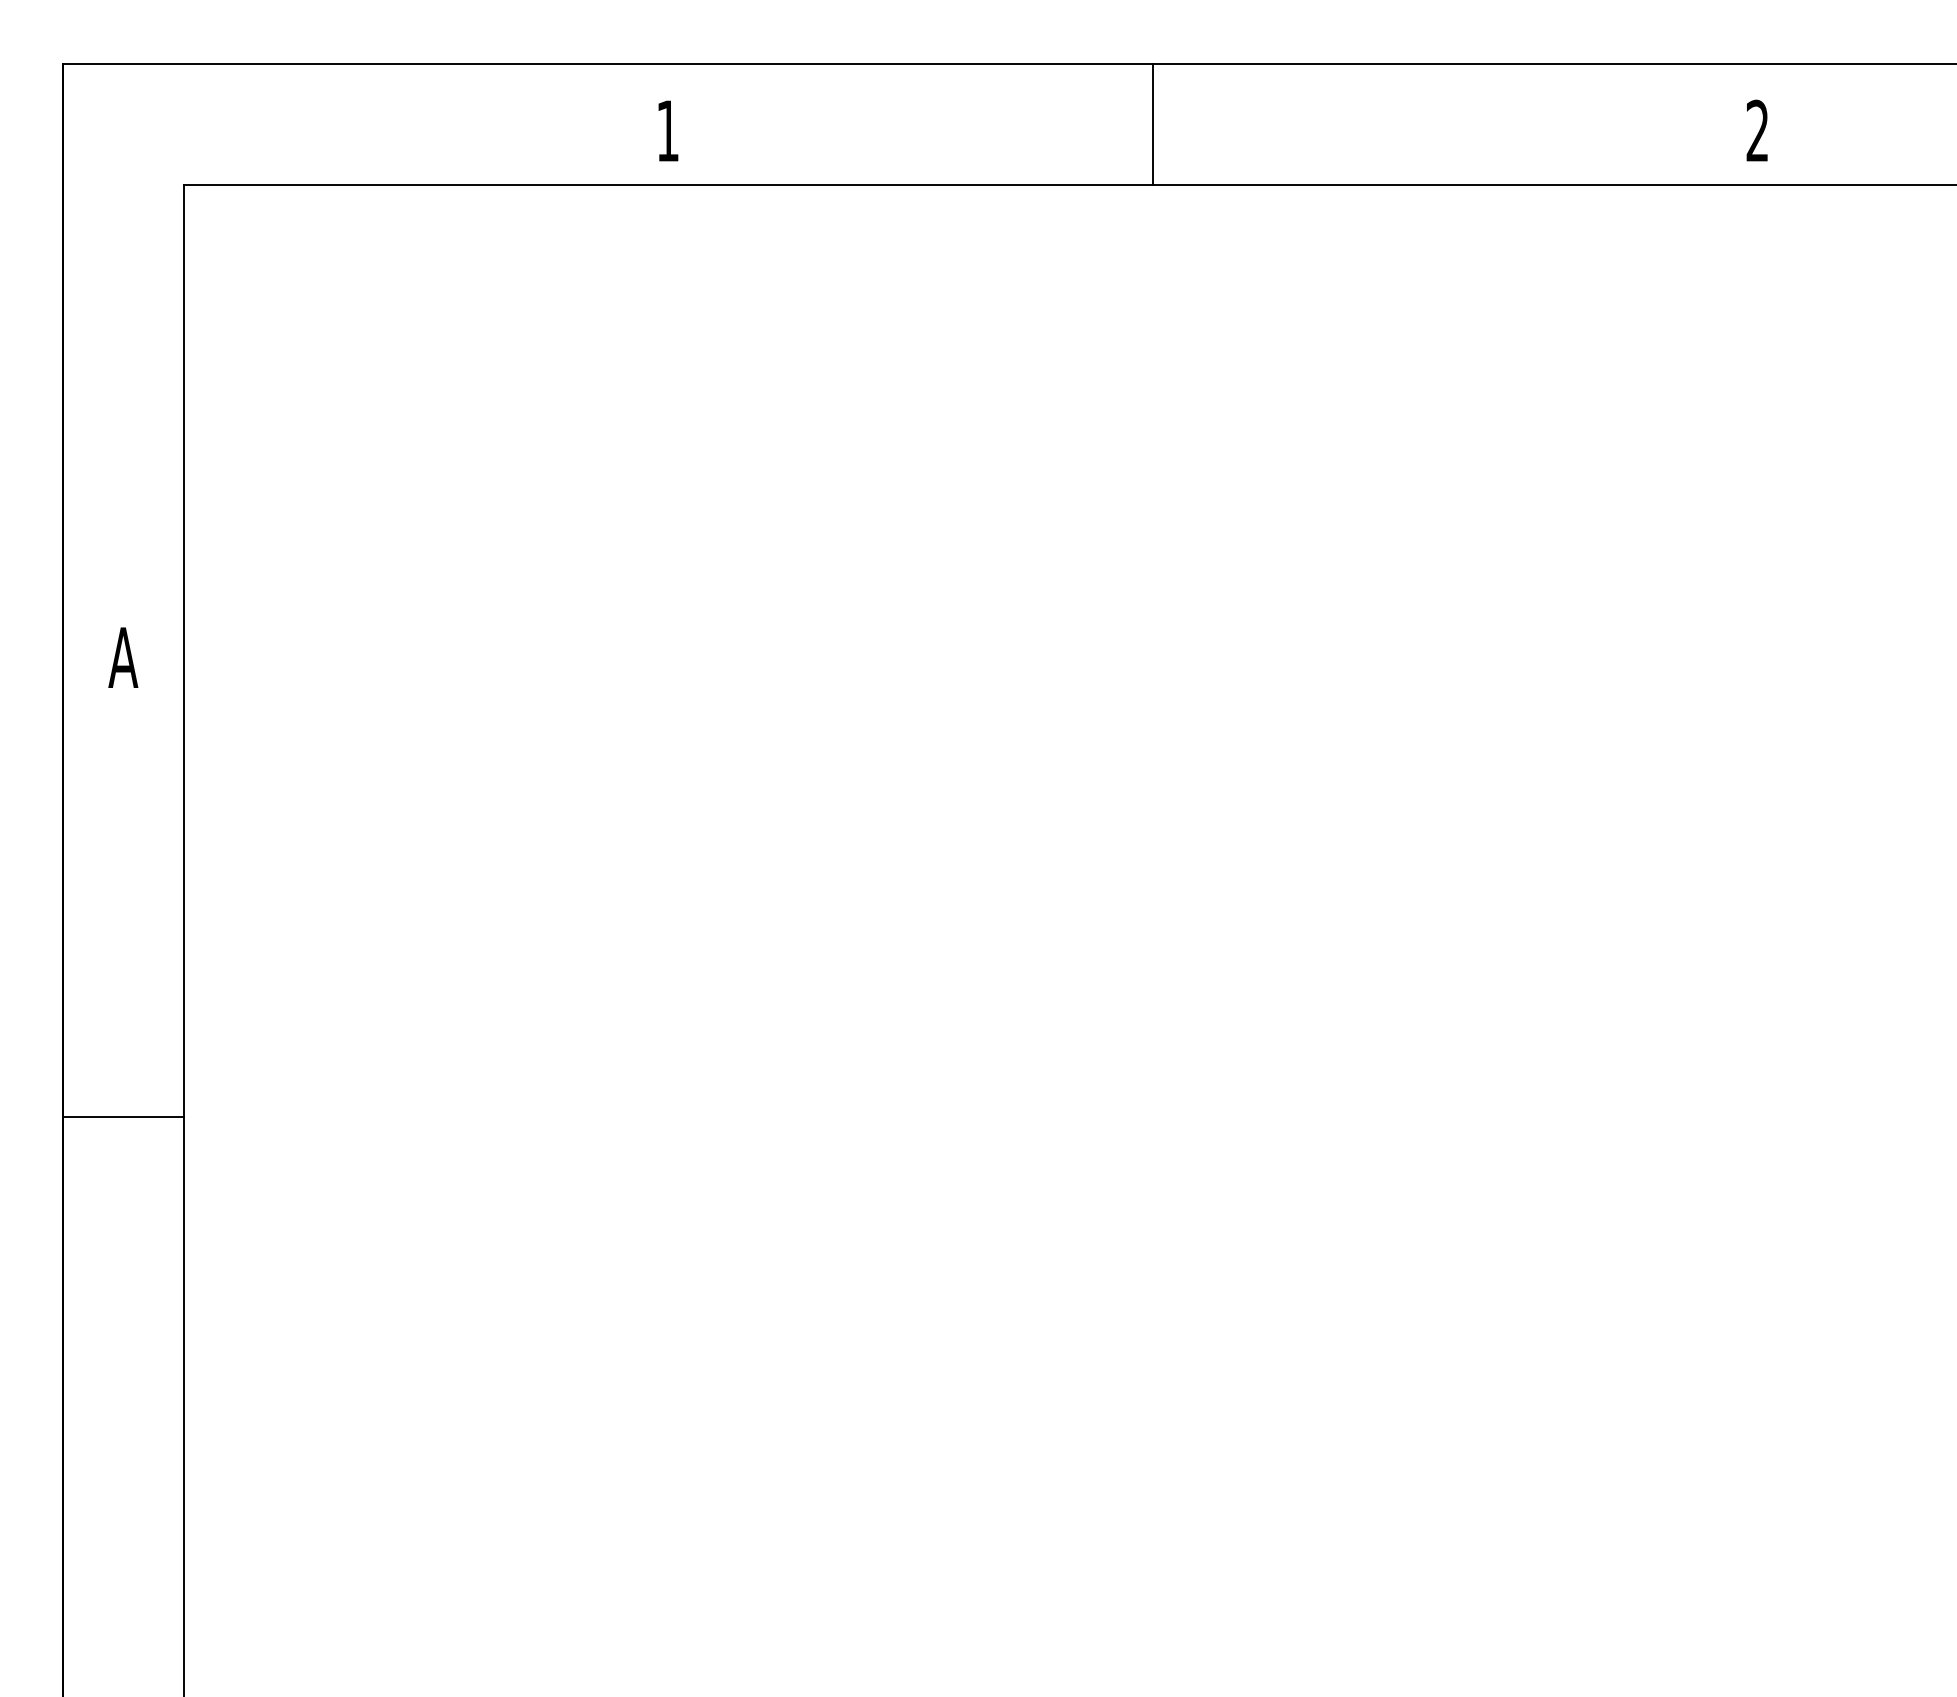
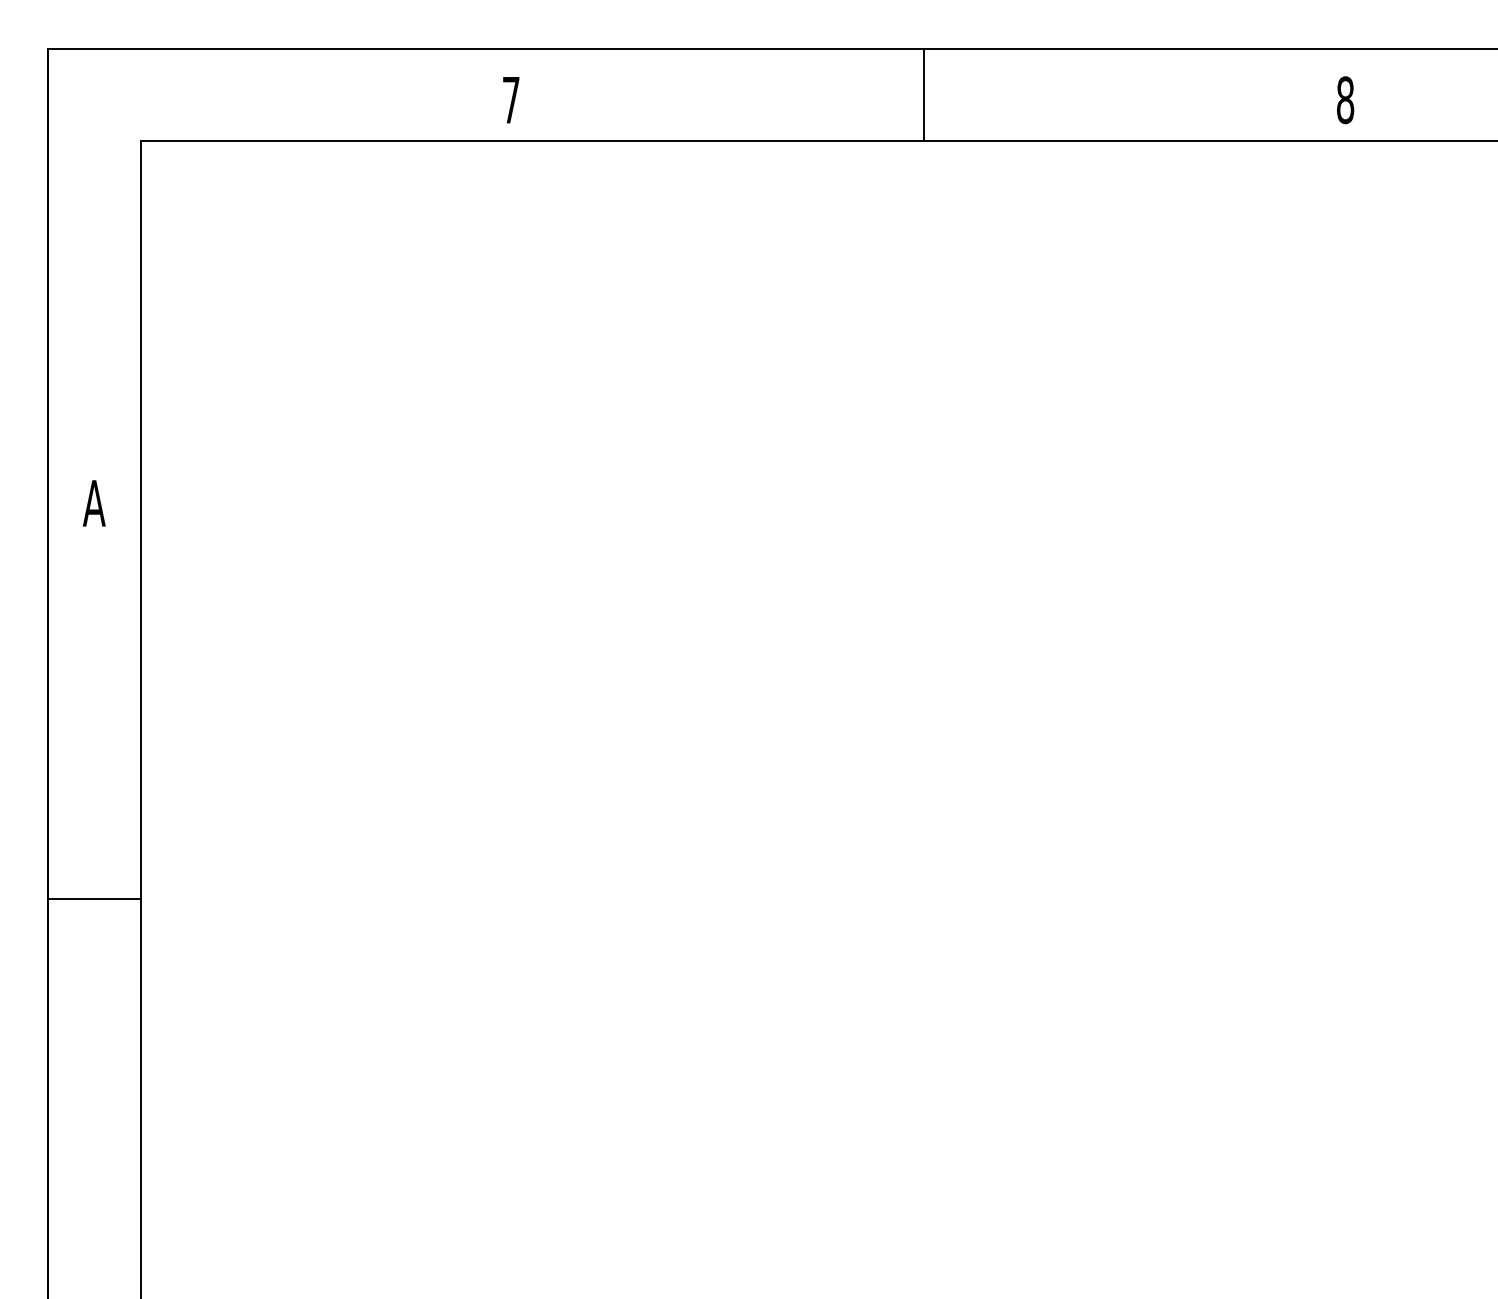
line: (1152, 123) -> (924, 94), moved
text: (668, 131) -> (511, 100), 1 -> 7
text: (1757, 131) -> (1345, 100), 2 -> 8
line: (123, 1117) -> (94, 899), moved

